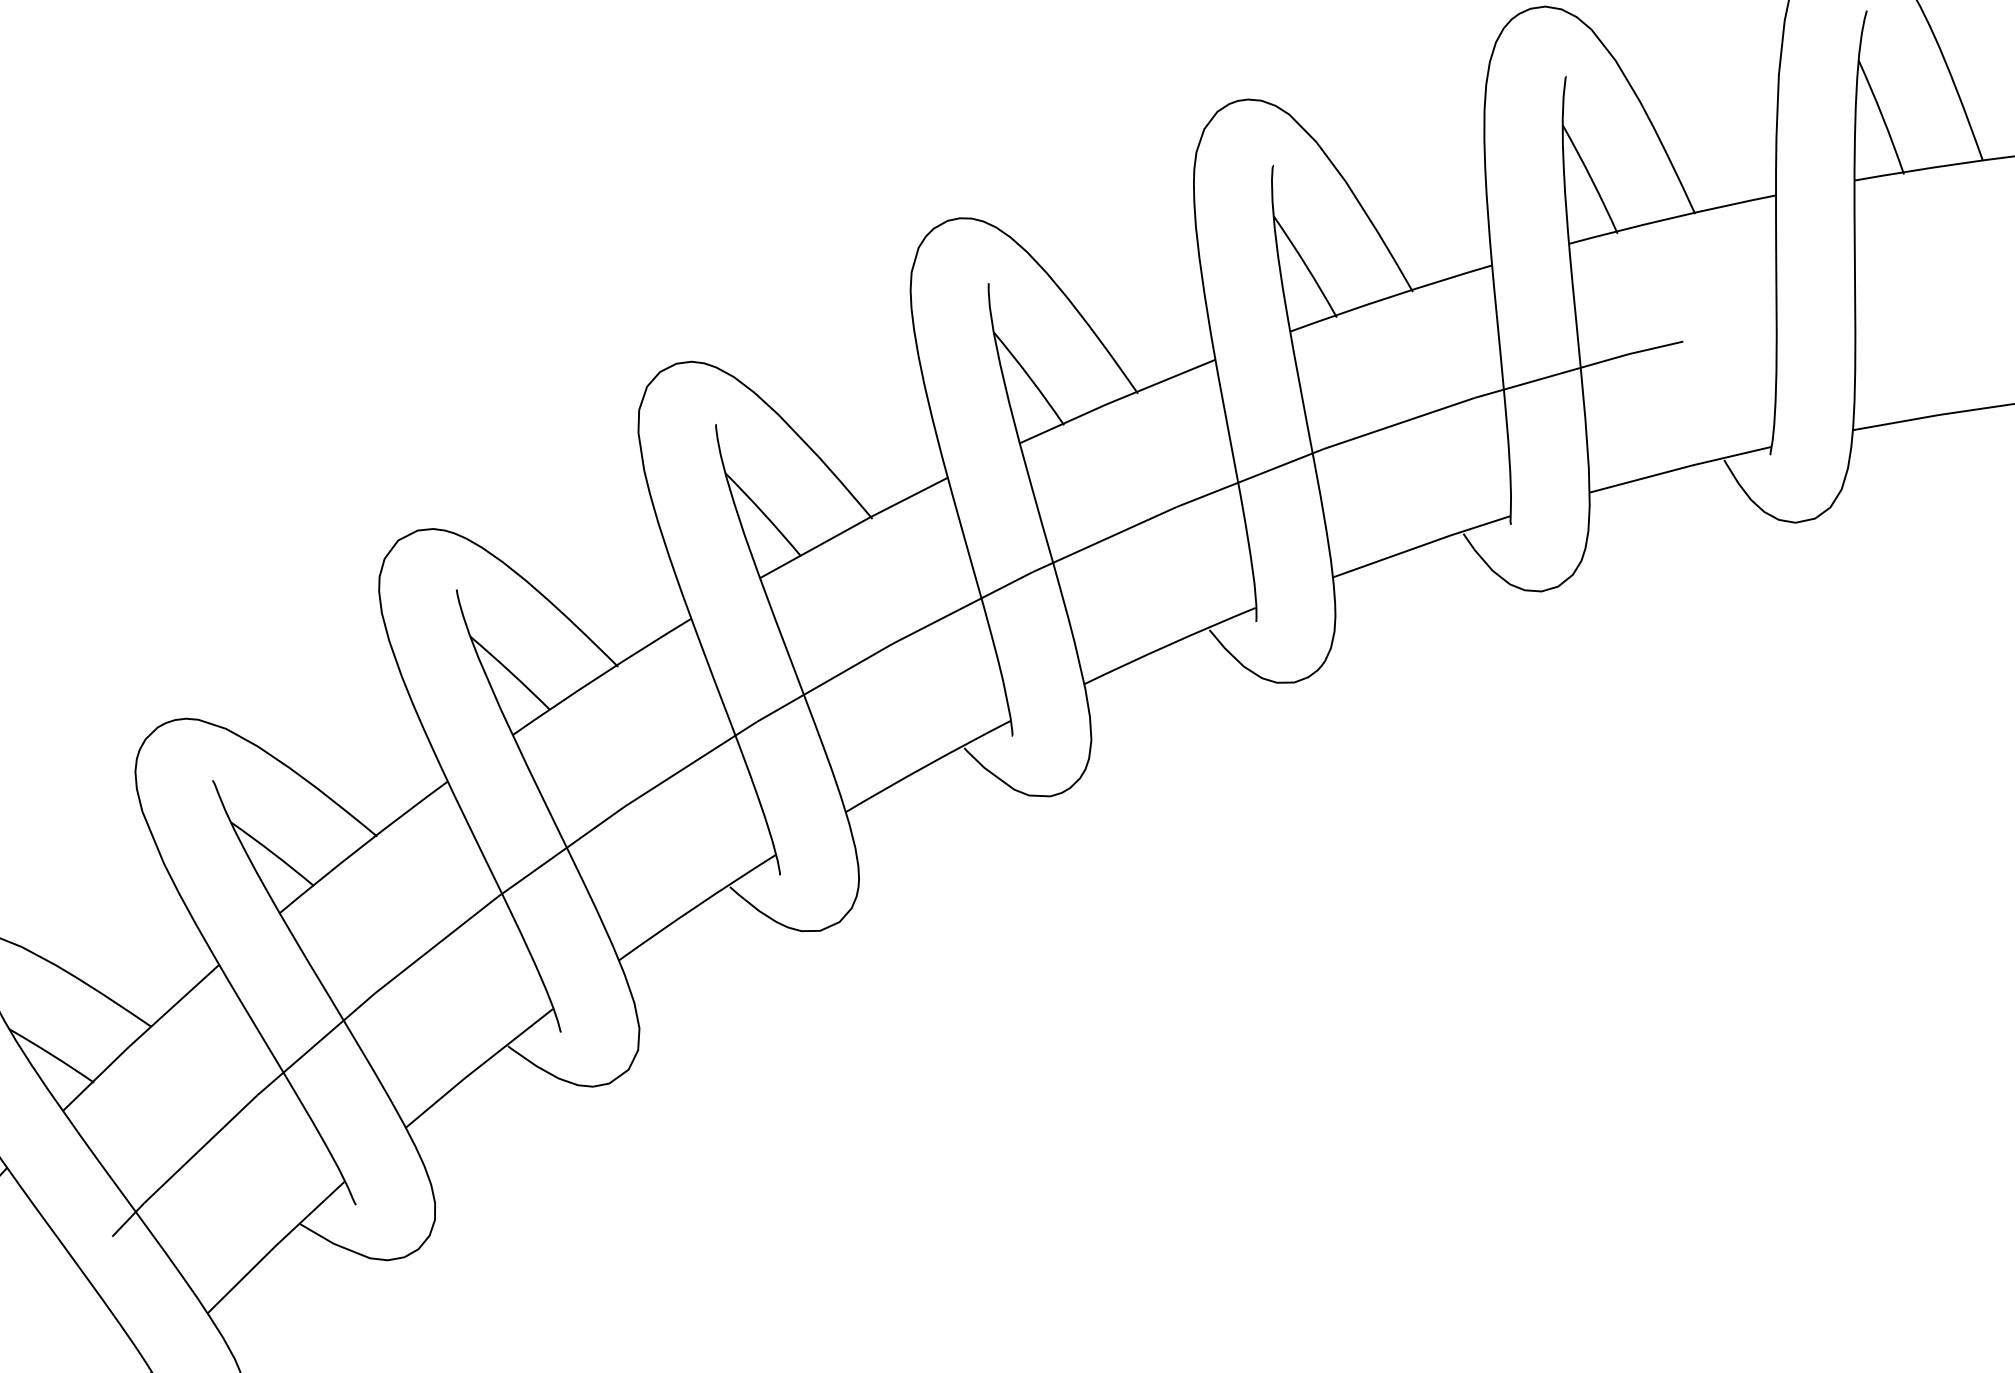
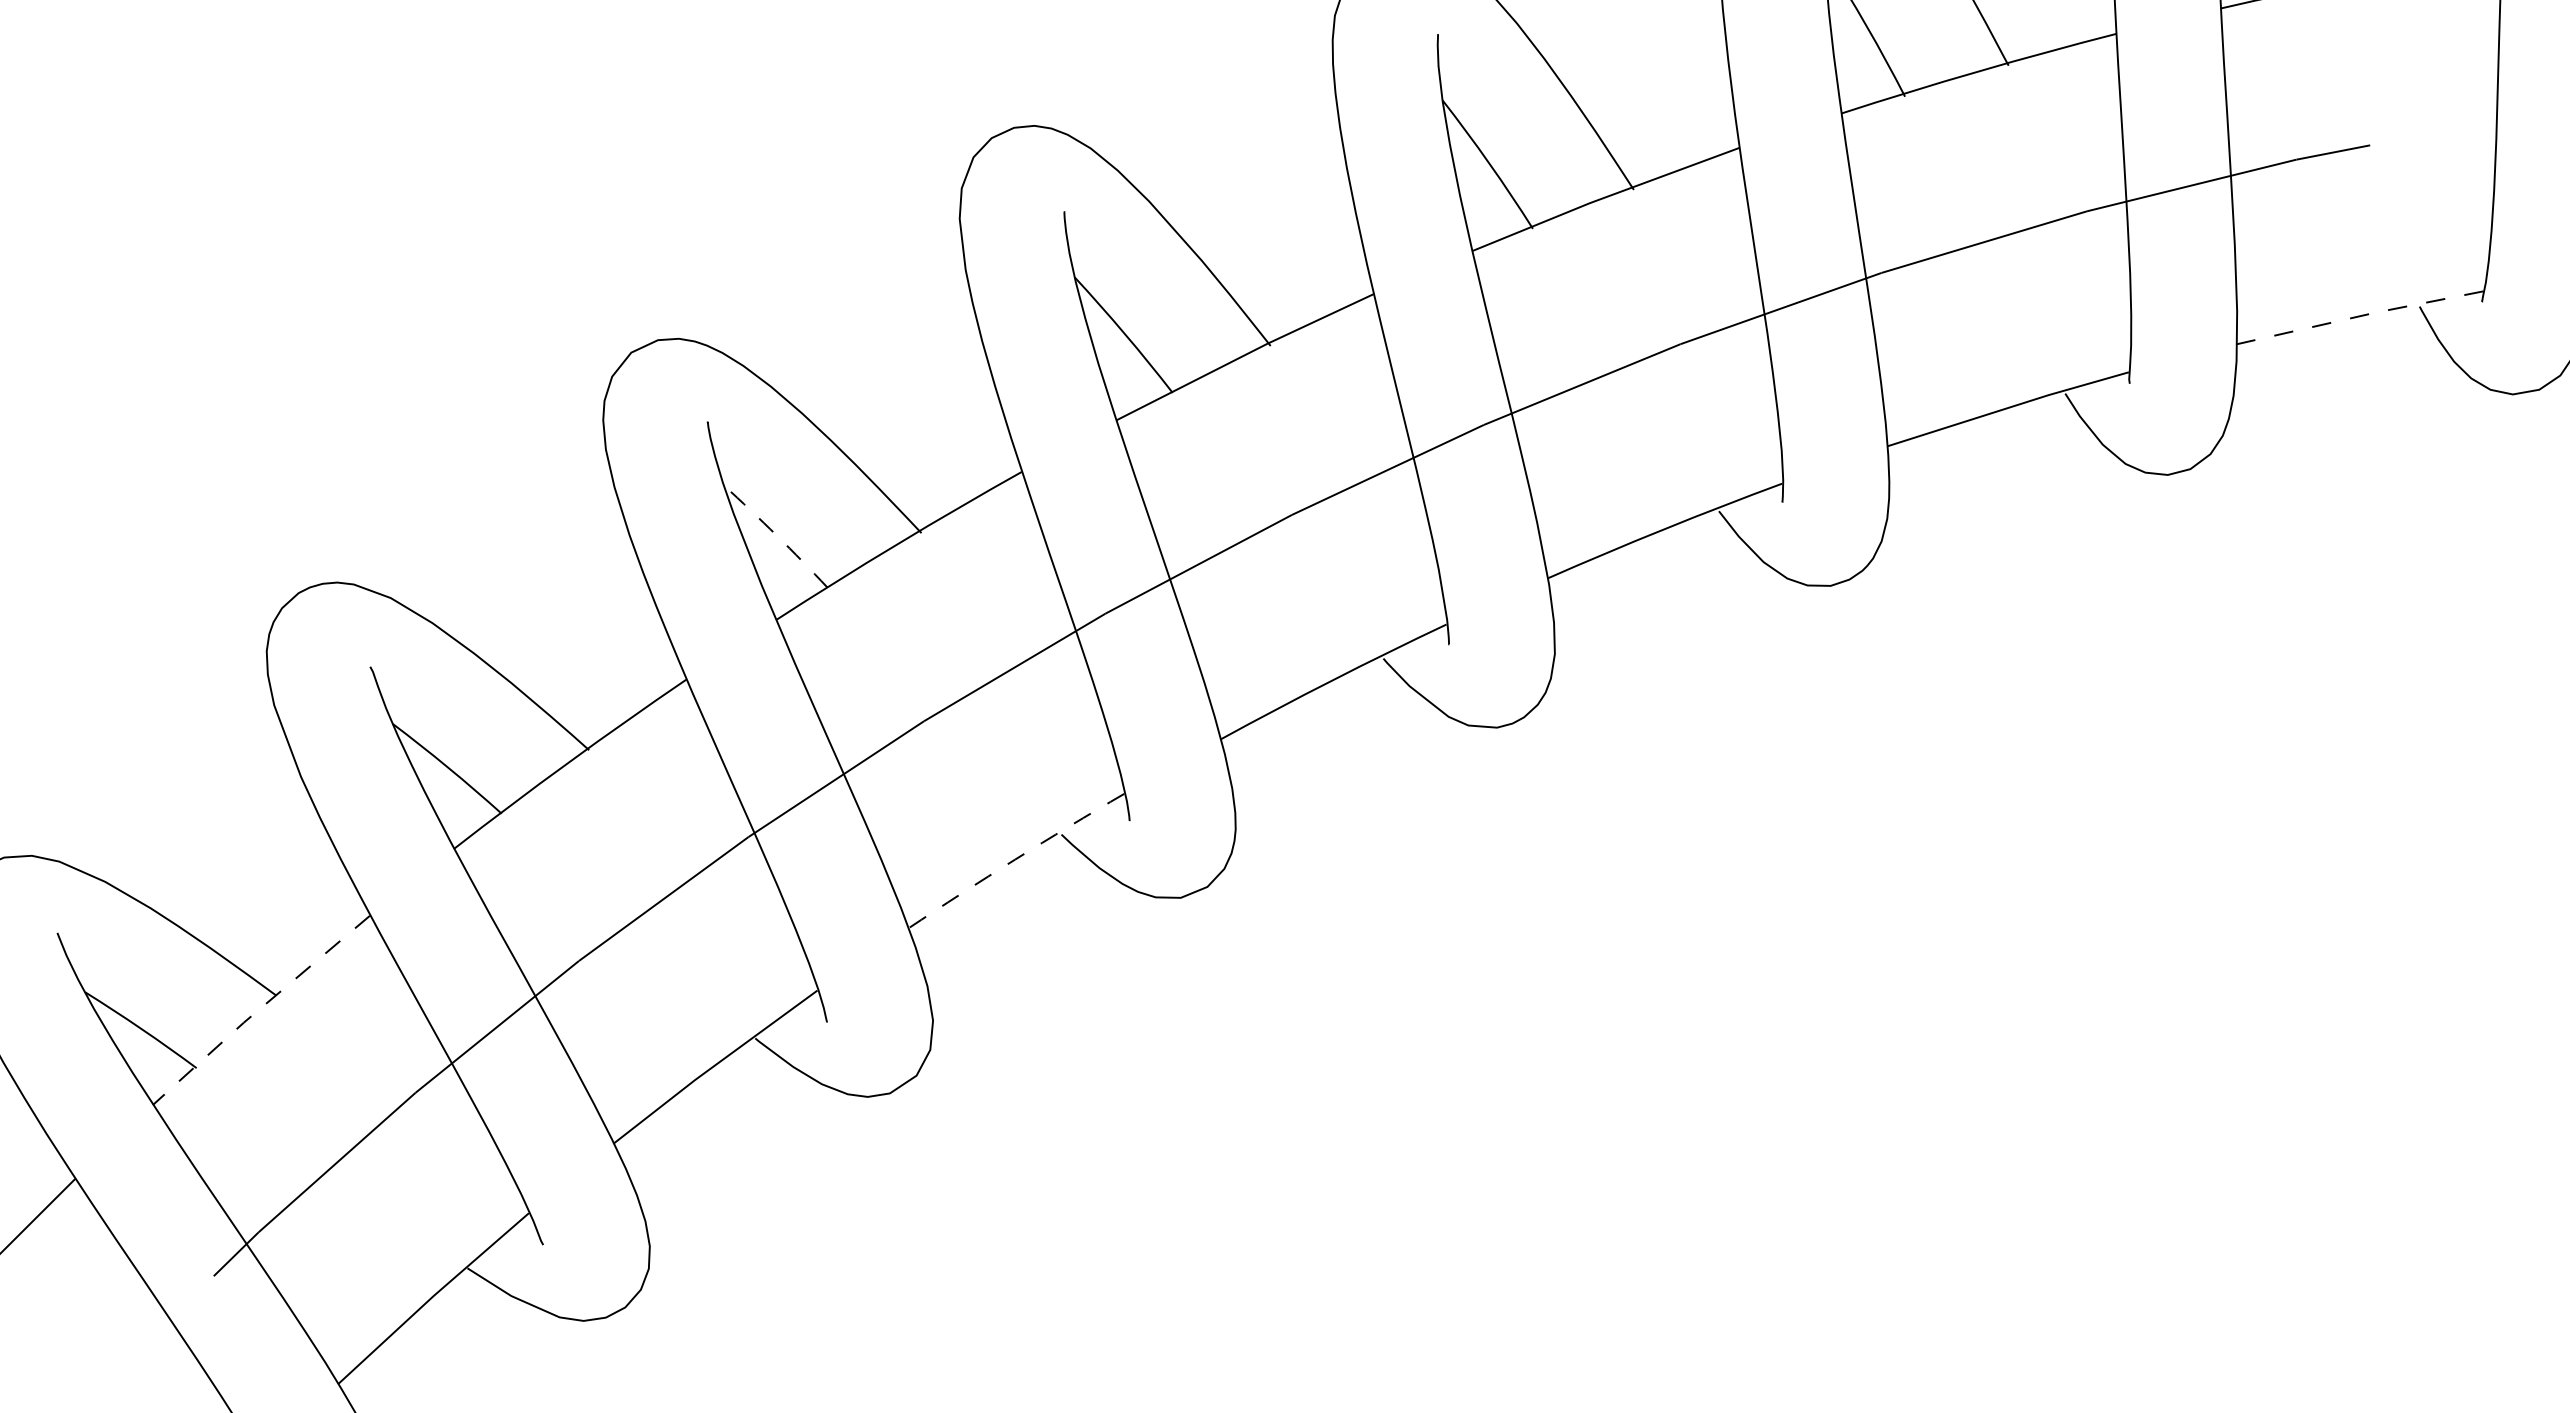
line: (1680, 468) -> (2360, 316), solid -> dashed
arc: (510, 672) -> (776, 535), solid -> dashed
arc: (696, 906) -> (1015, 859), solid -> dashed
line: (139, 1037) -> (259, 1009), solid -> dashed

